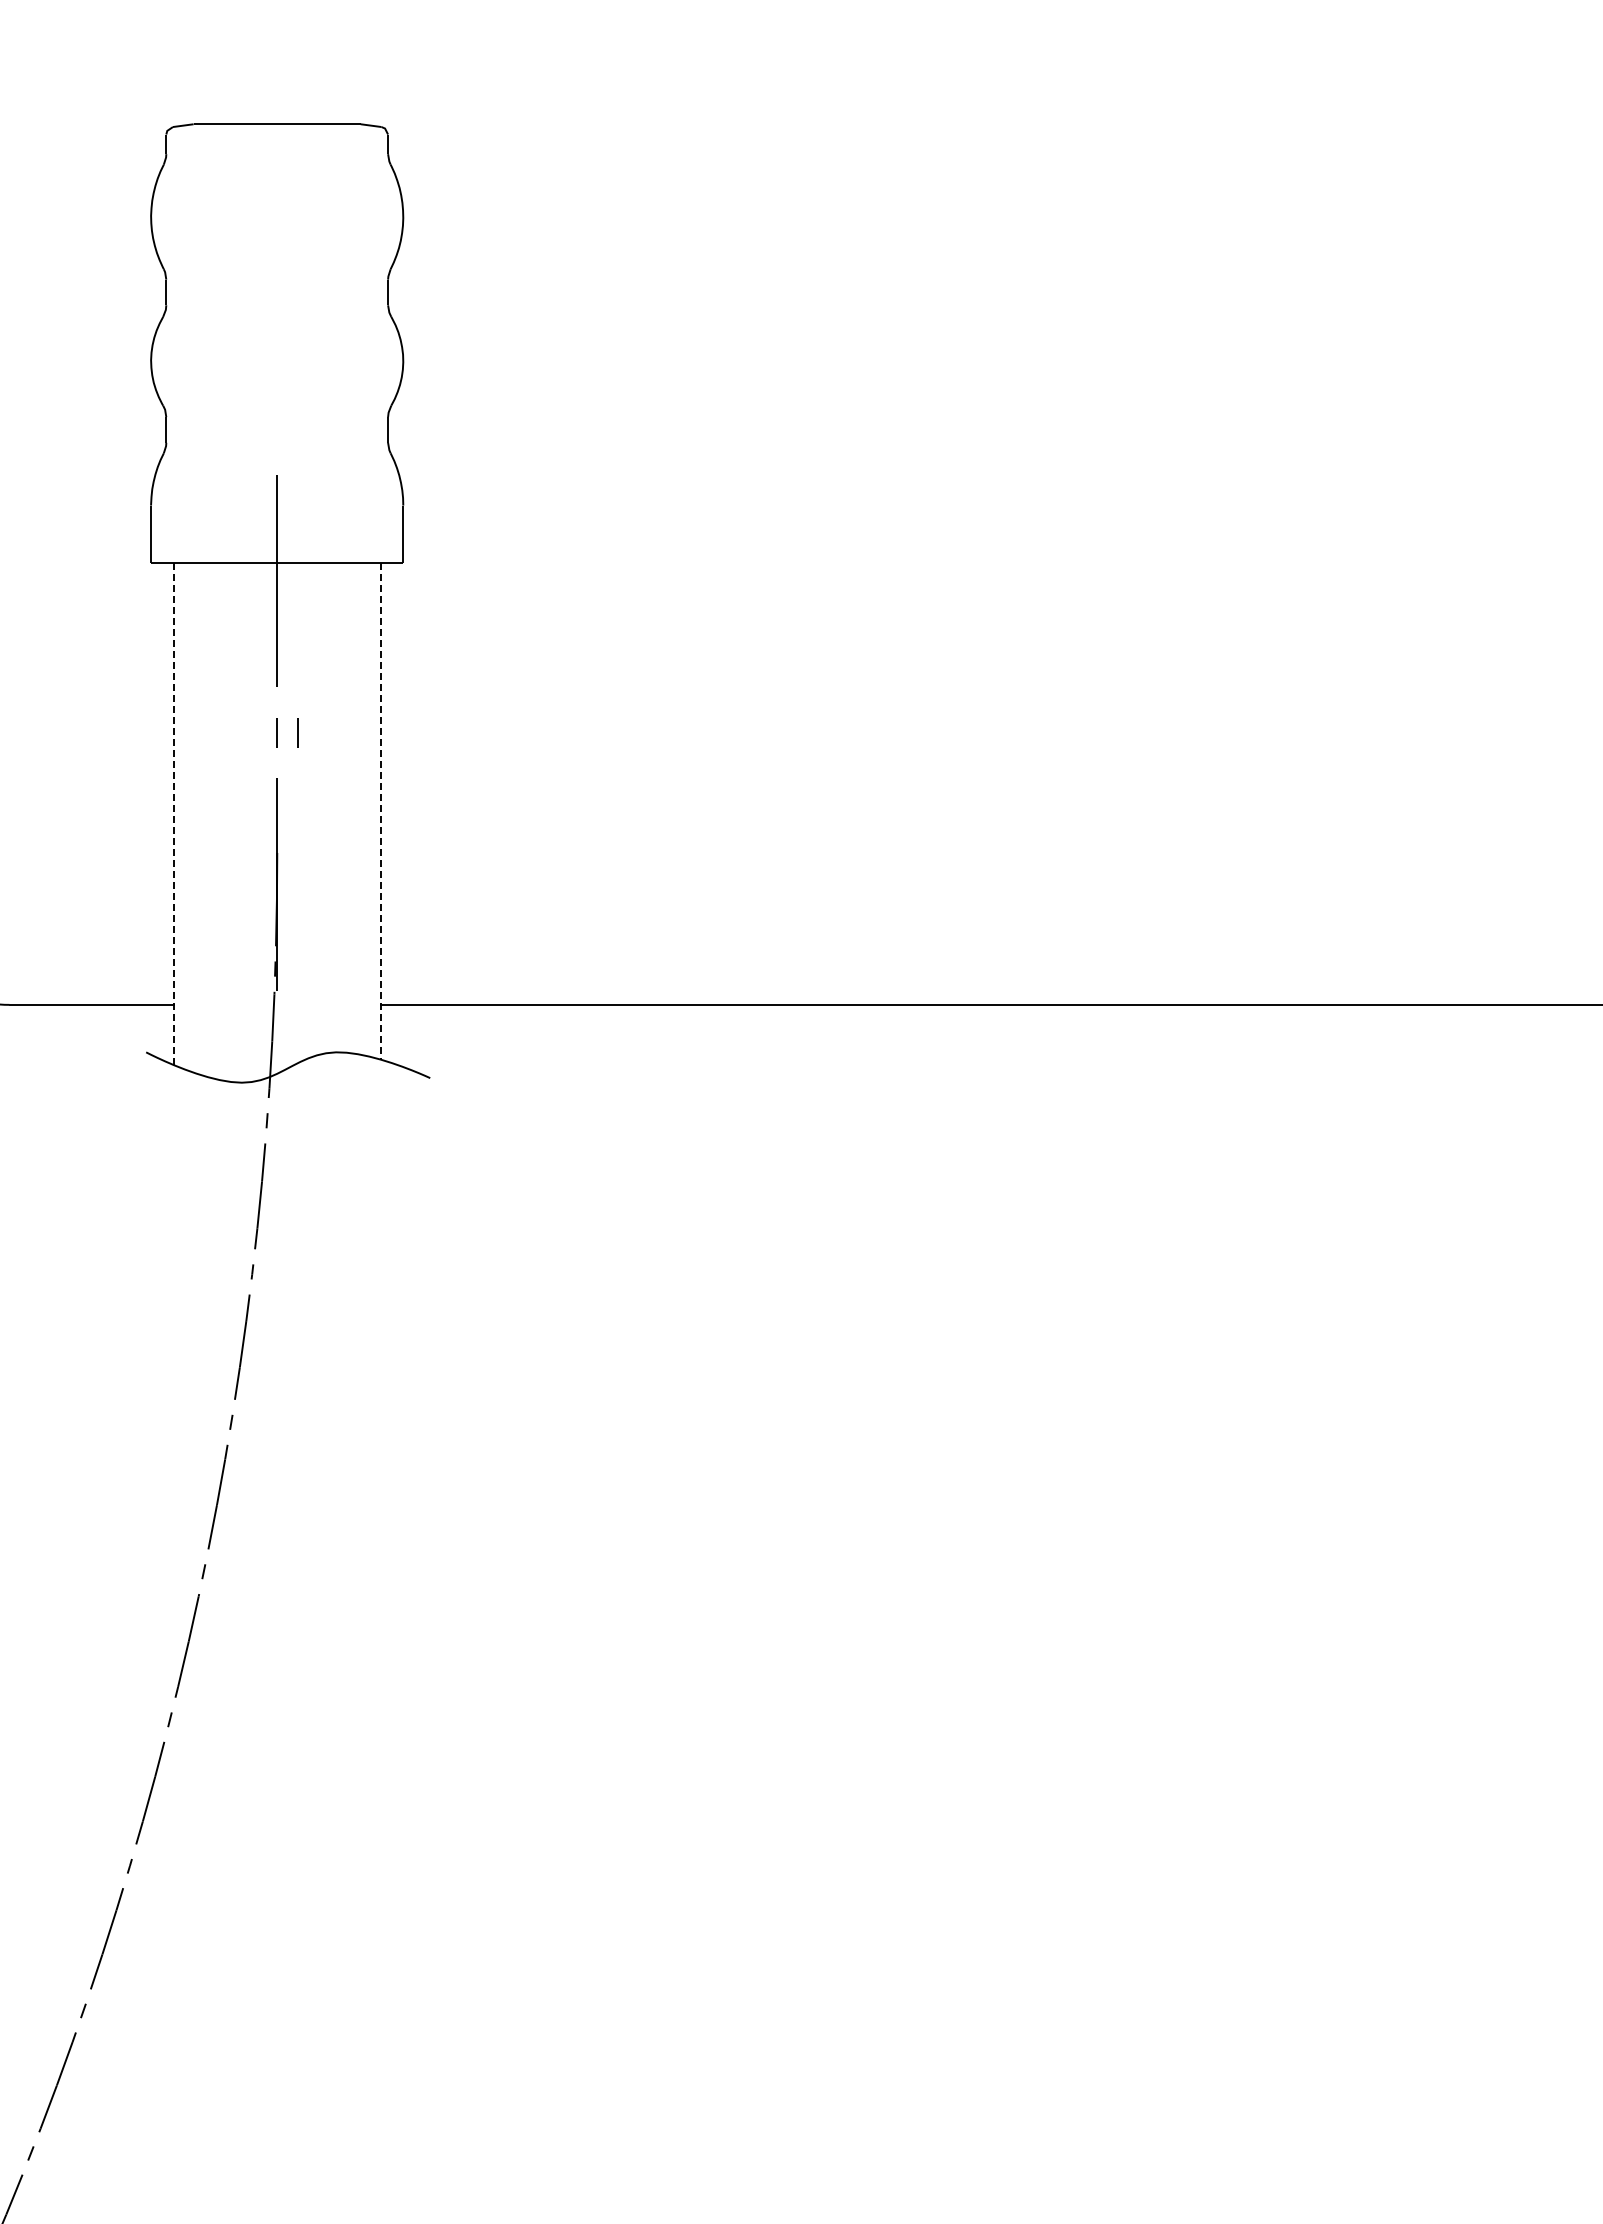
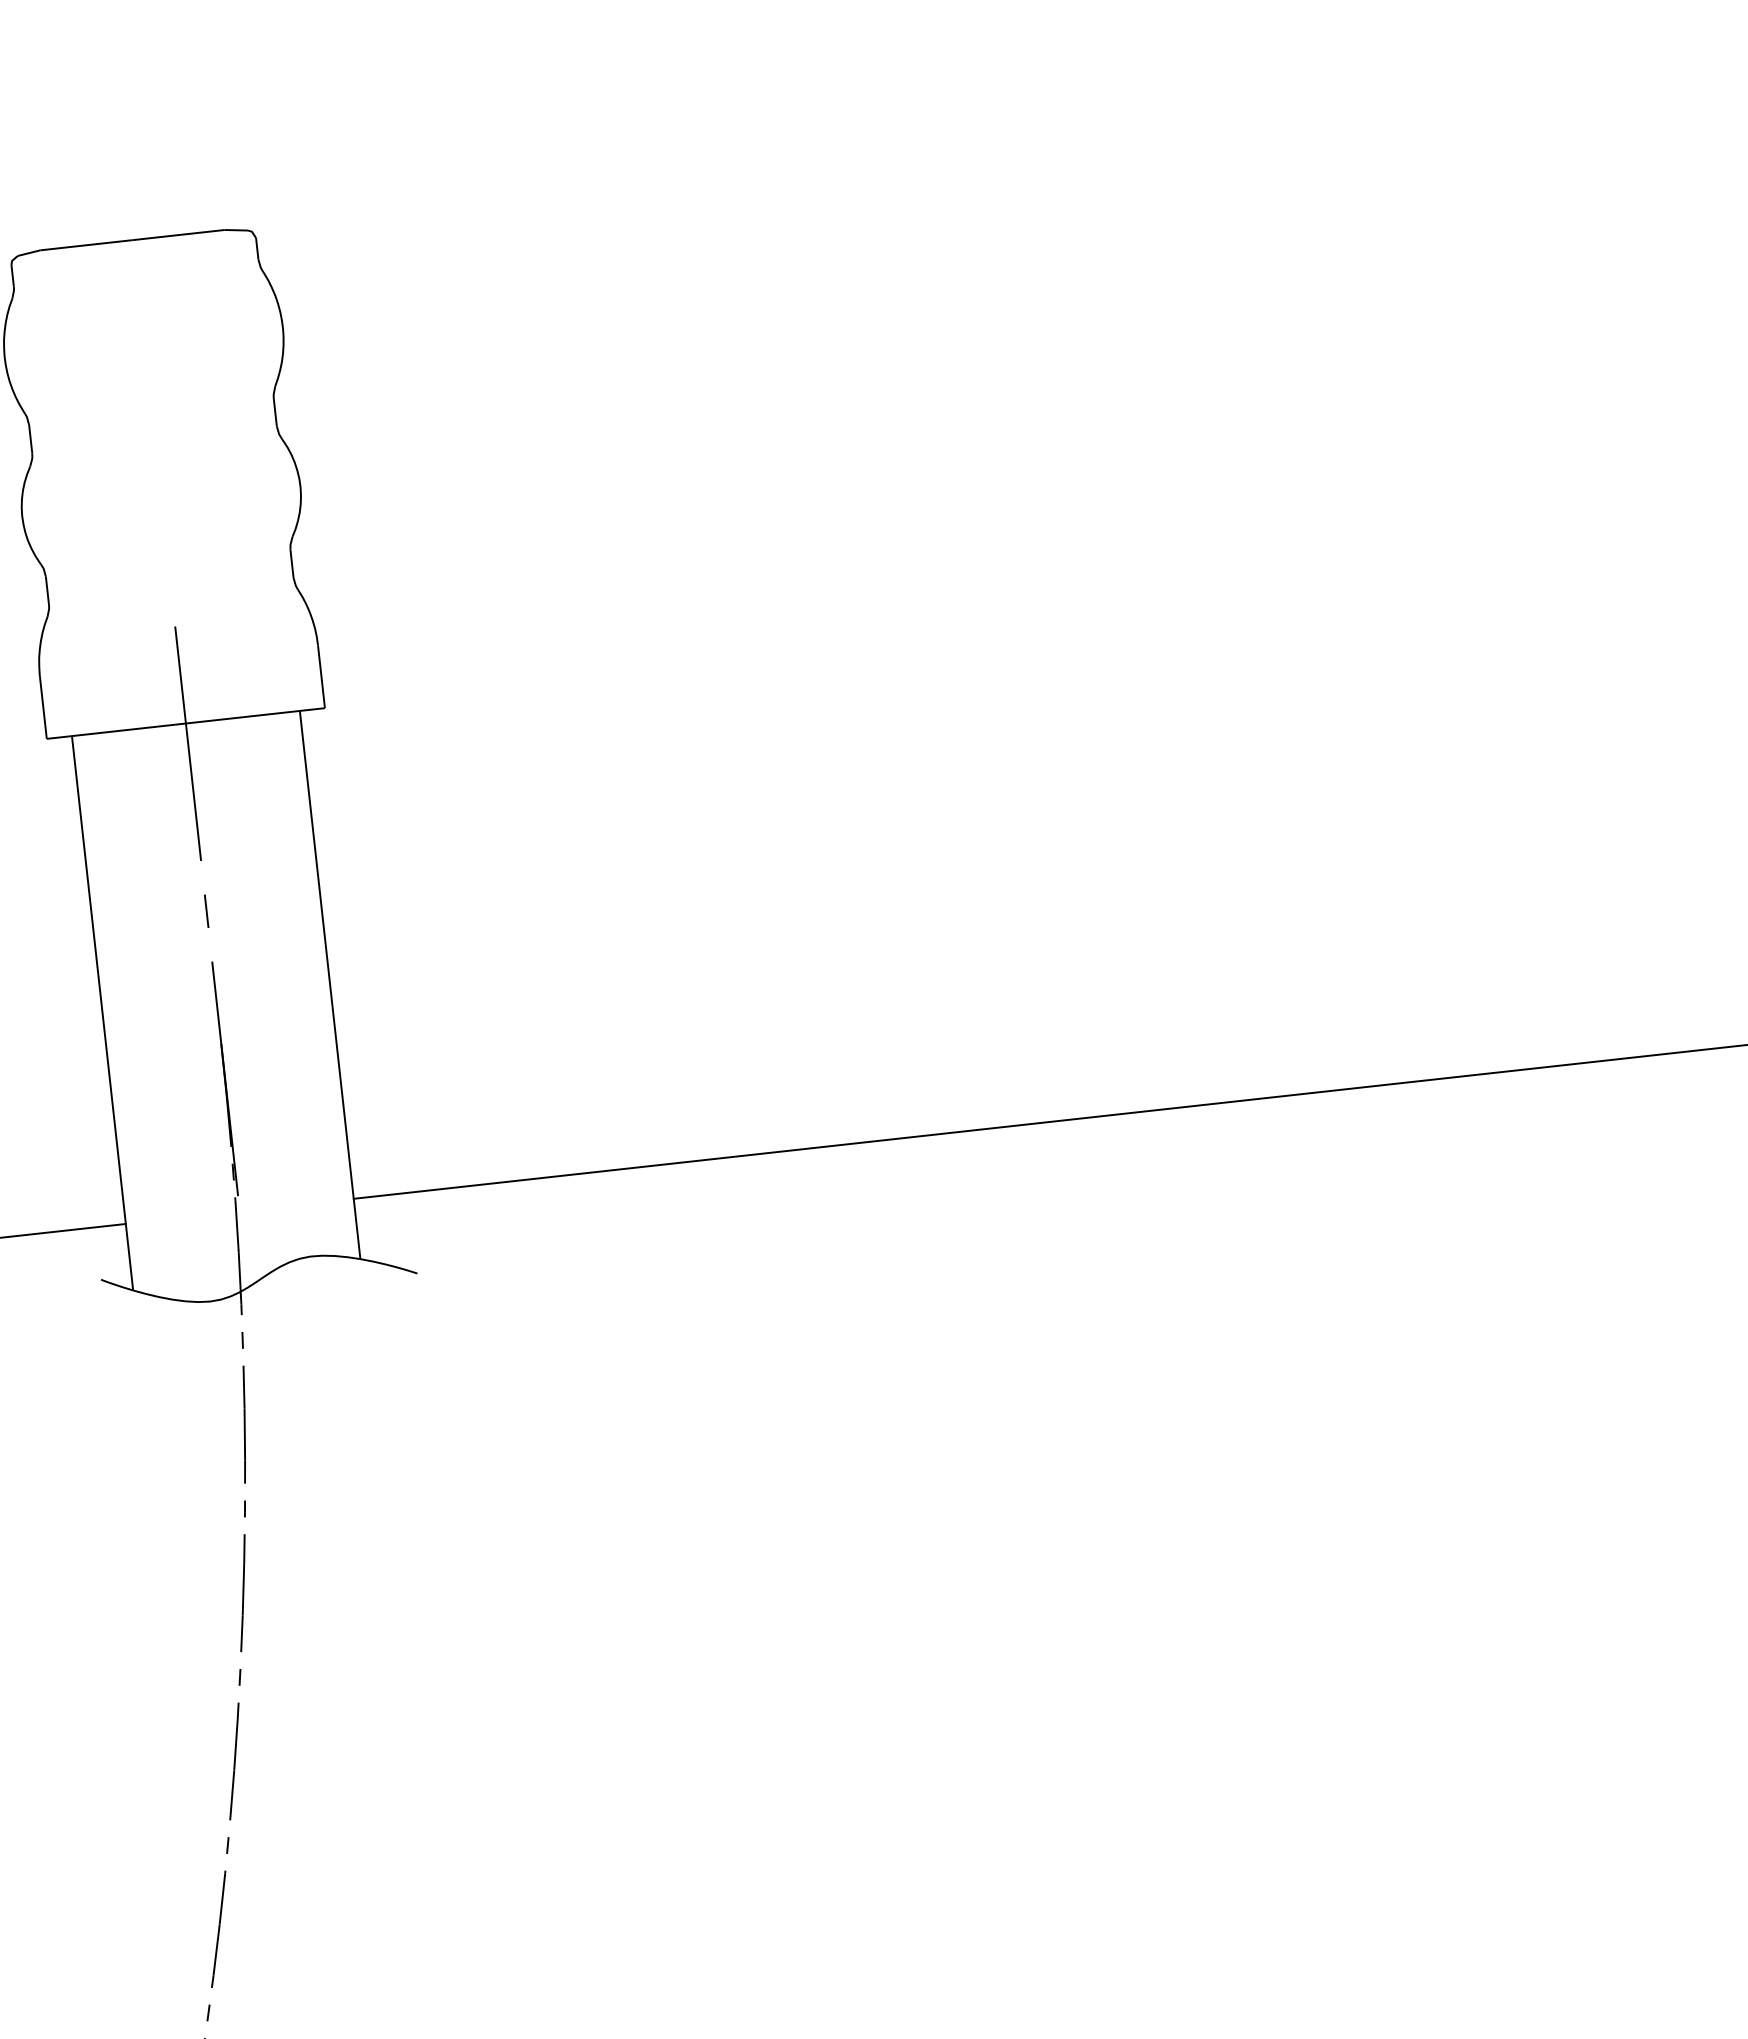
line: (297, 732) -> (228, 908), removed
line: (380, 811) -> (330, 985), dashed -> solid
line: (173, 814) -> (102, 1014), dashed -> solid

